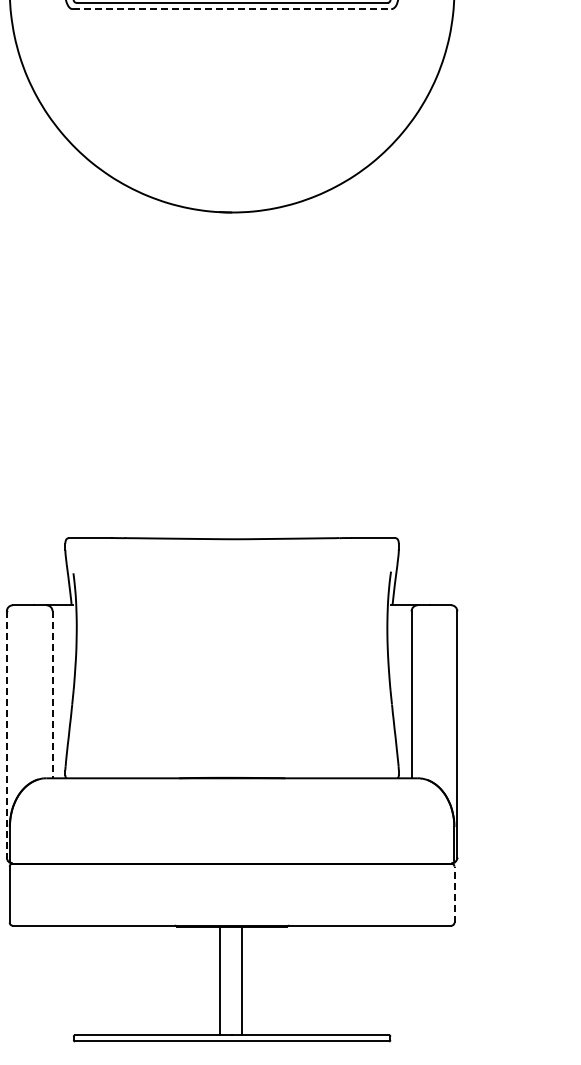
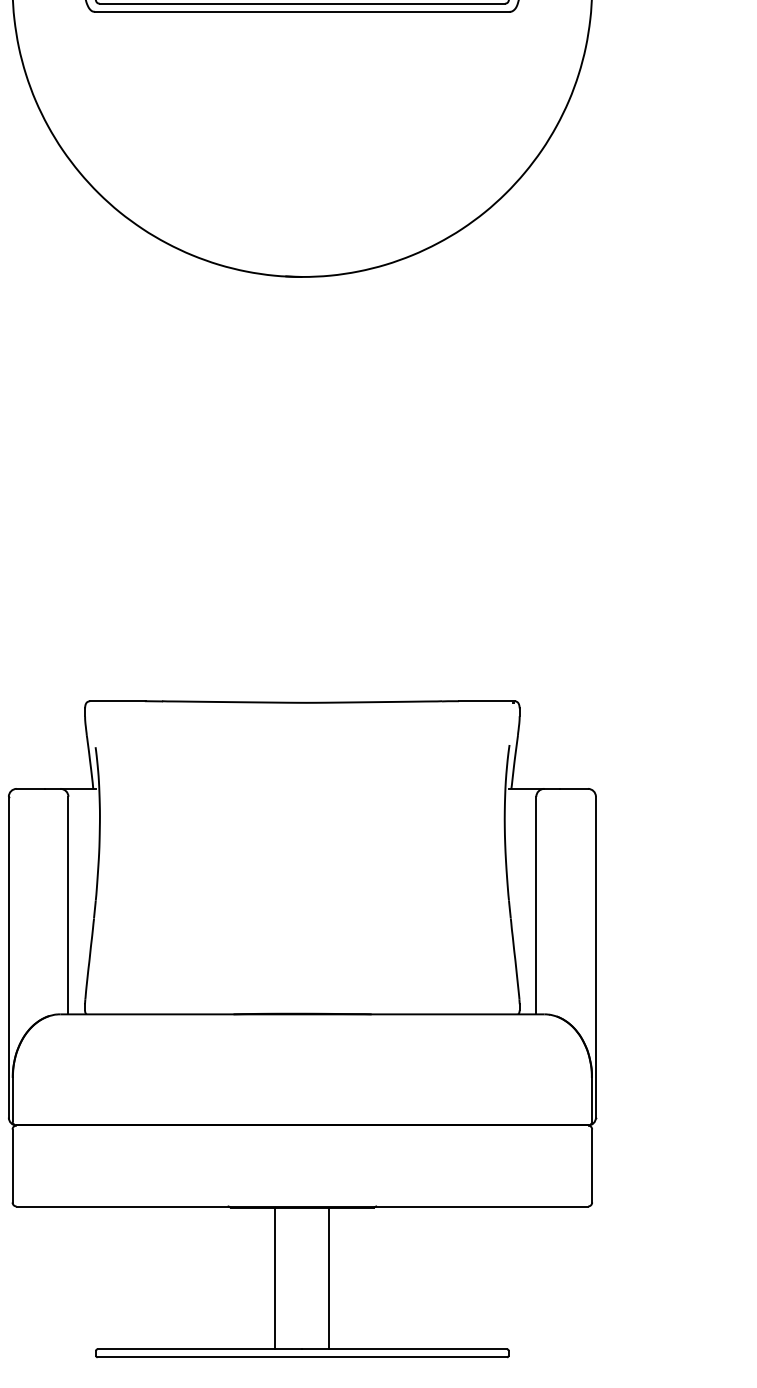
line: (232, 9) -> (302, 12), dashed -> solid
line: (52, 695) -> (68, 906), dashed -> solid
line: (6, 734) -> (8, 957), dashed -> solid
line: (454, 894) -> (592, 1165), dashed -> solid
line: (219, 980) -> (328, 1277), moved
line: (242, 980) -> (275, 1277), moved

